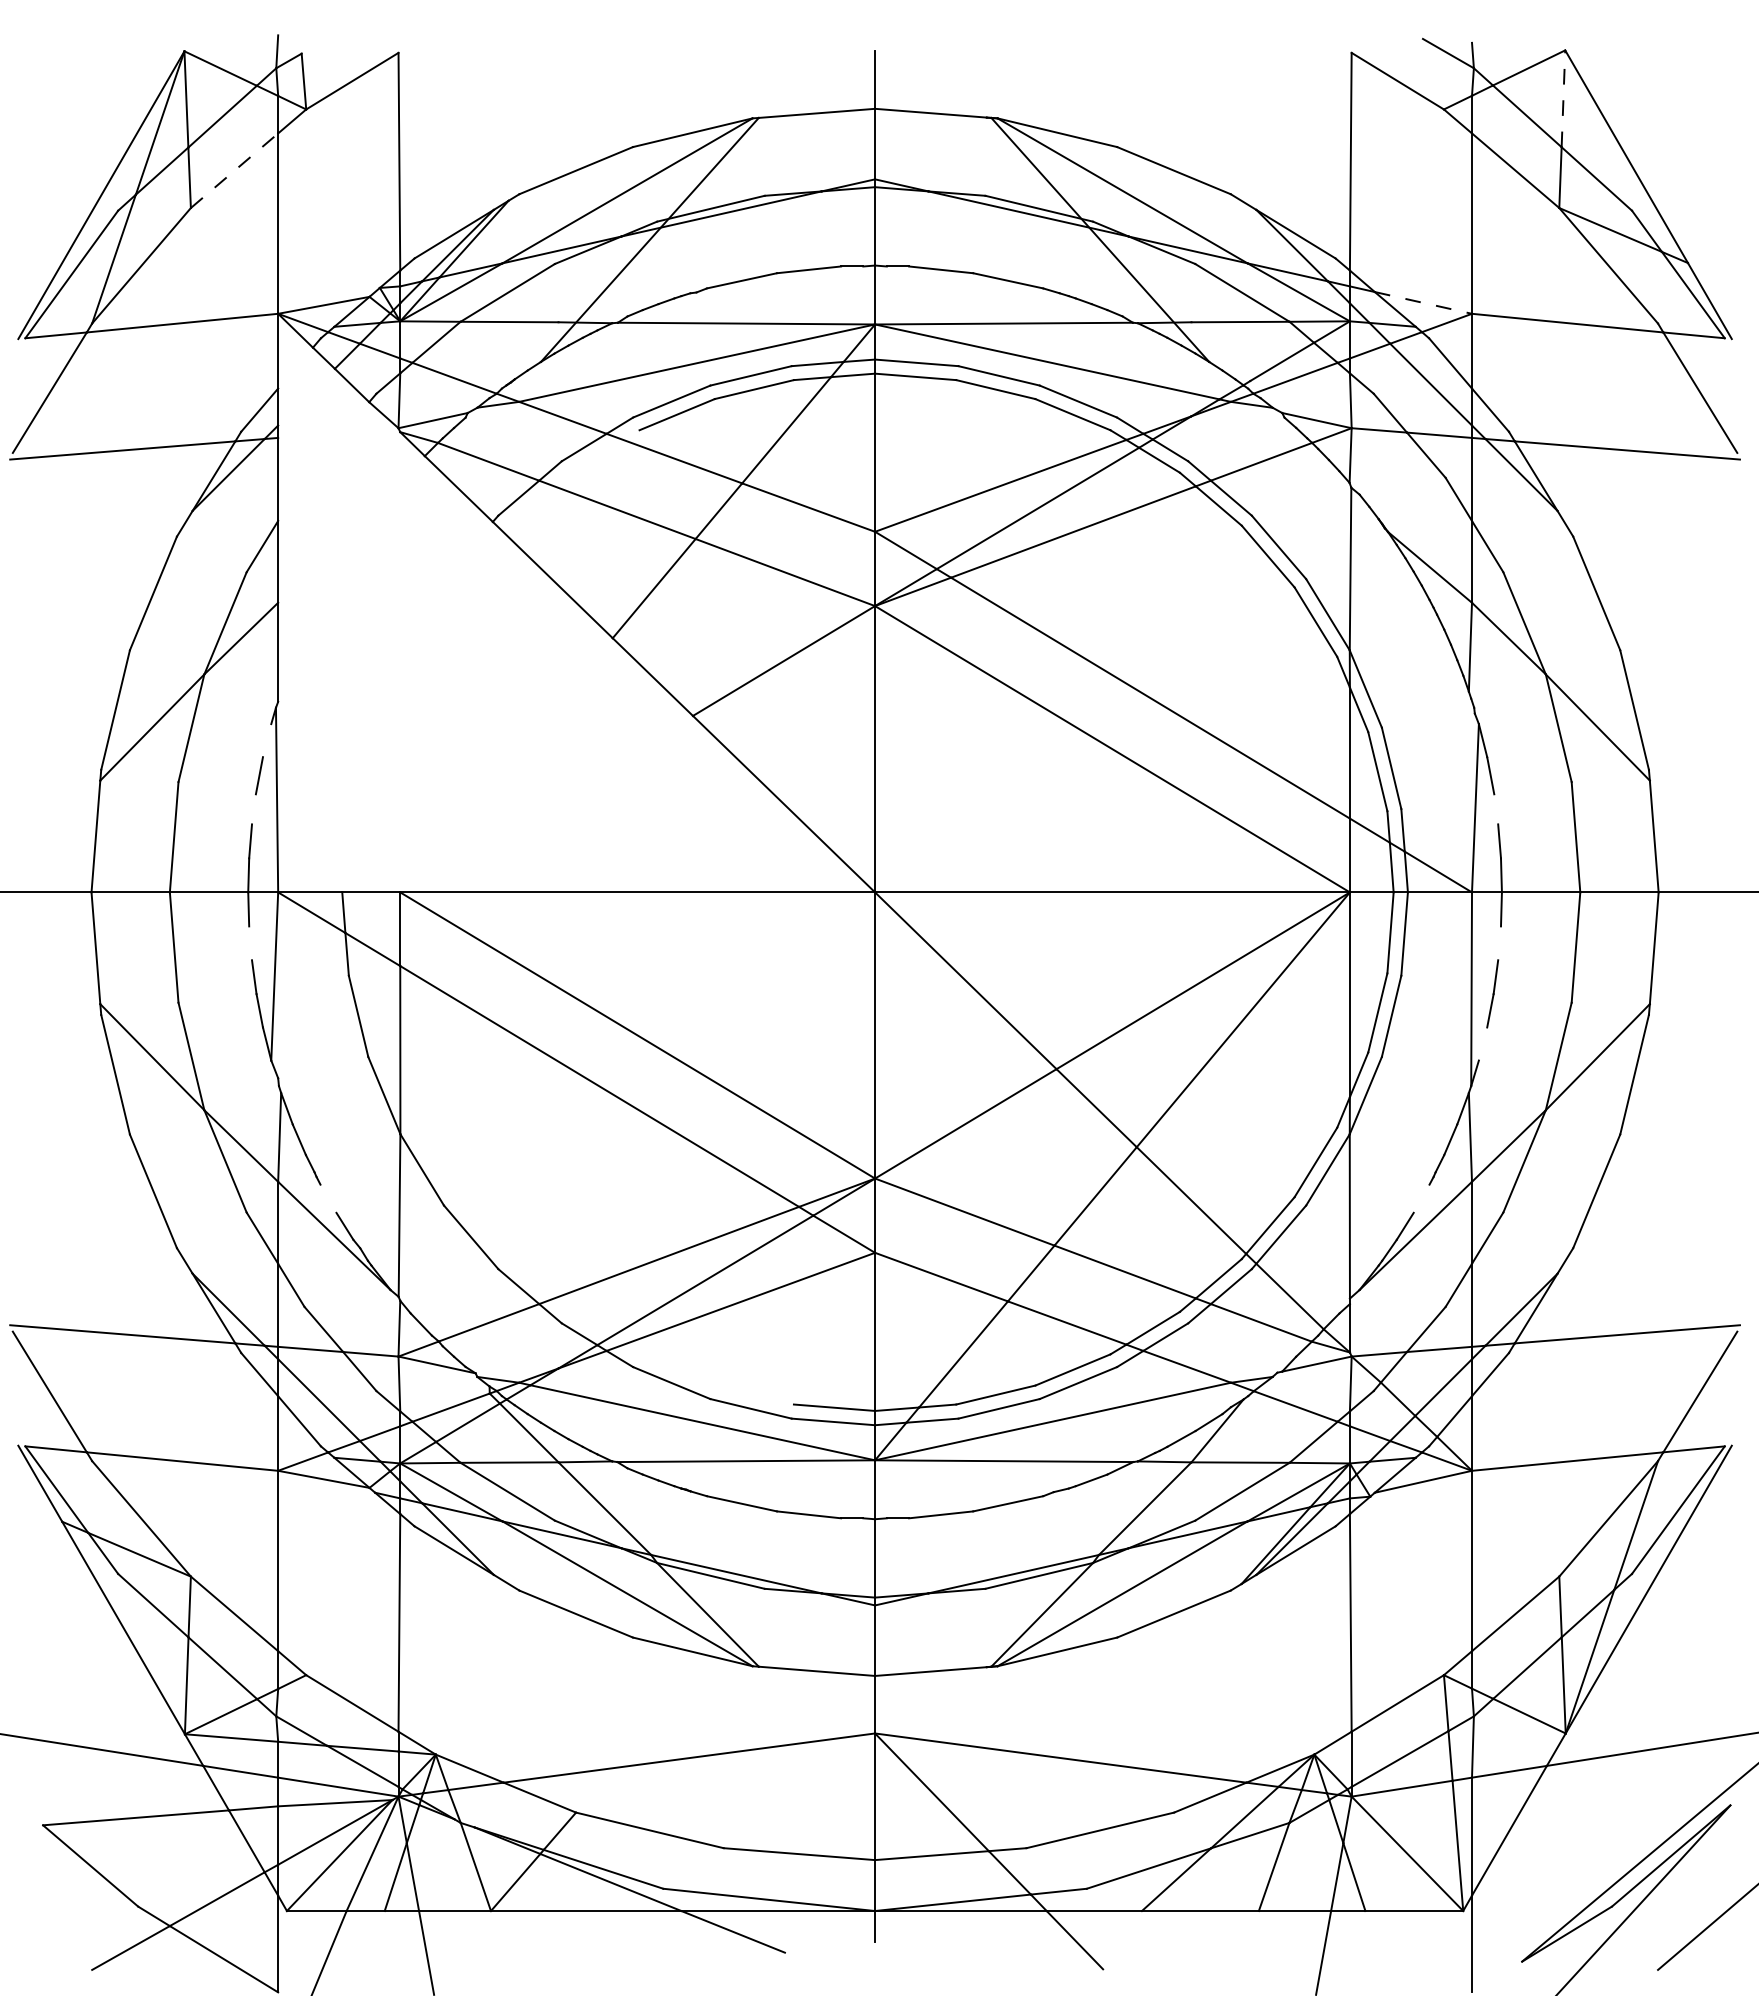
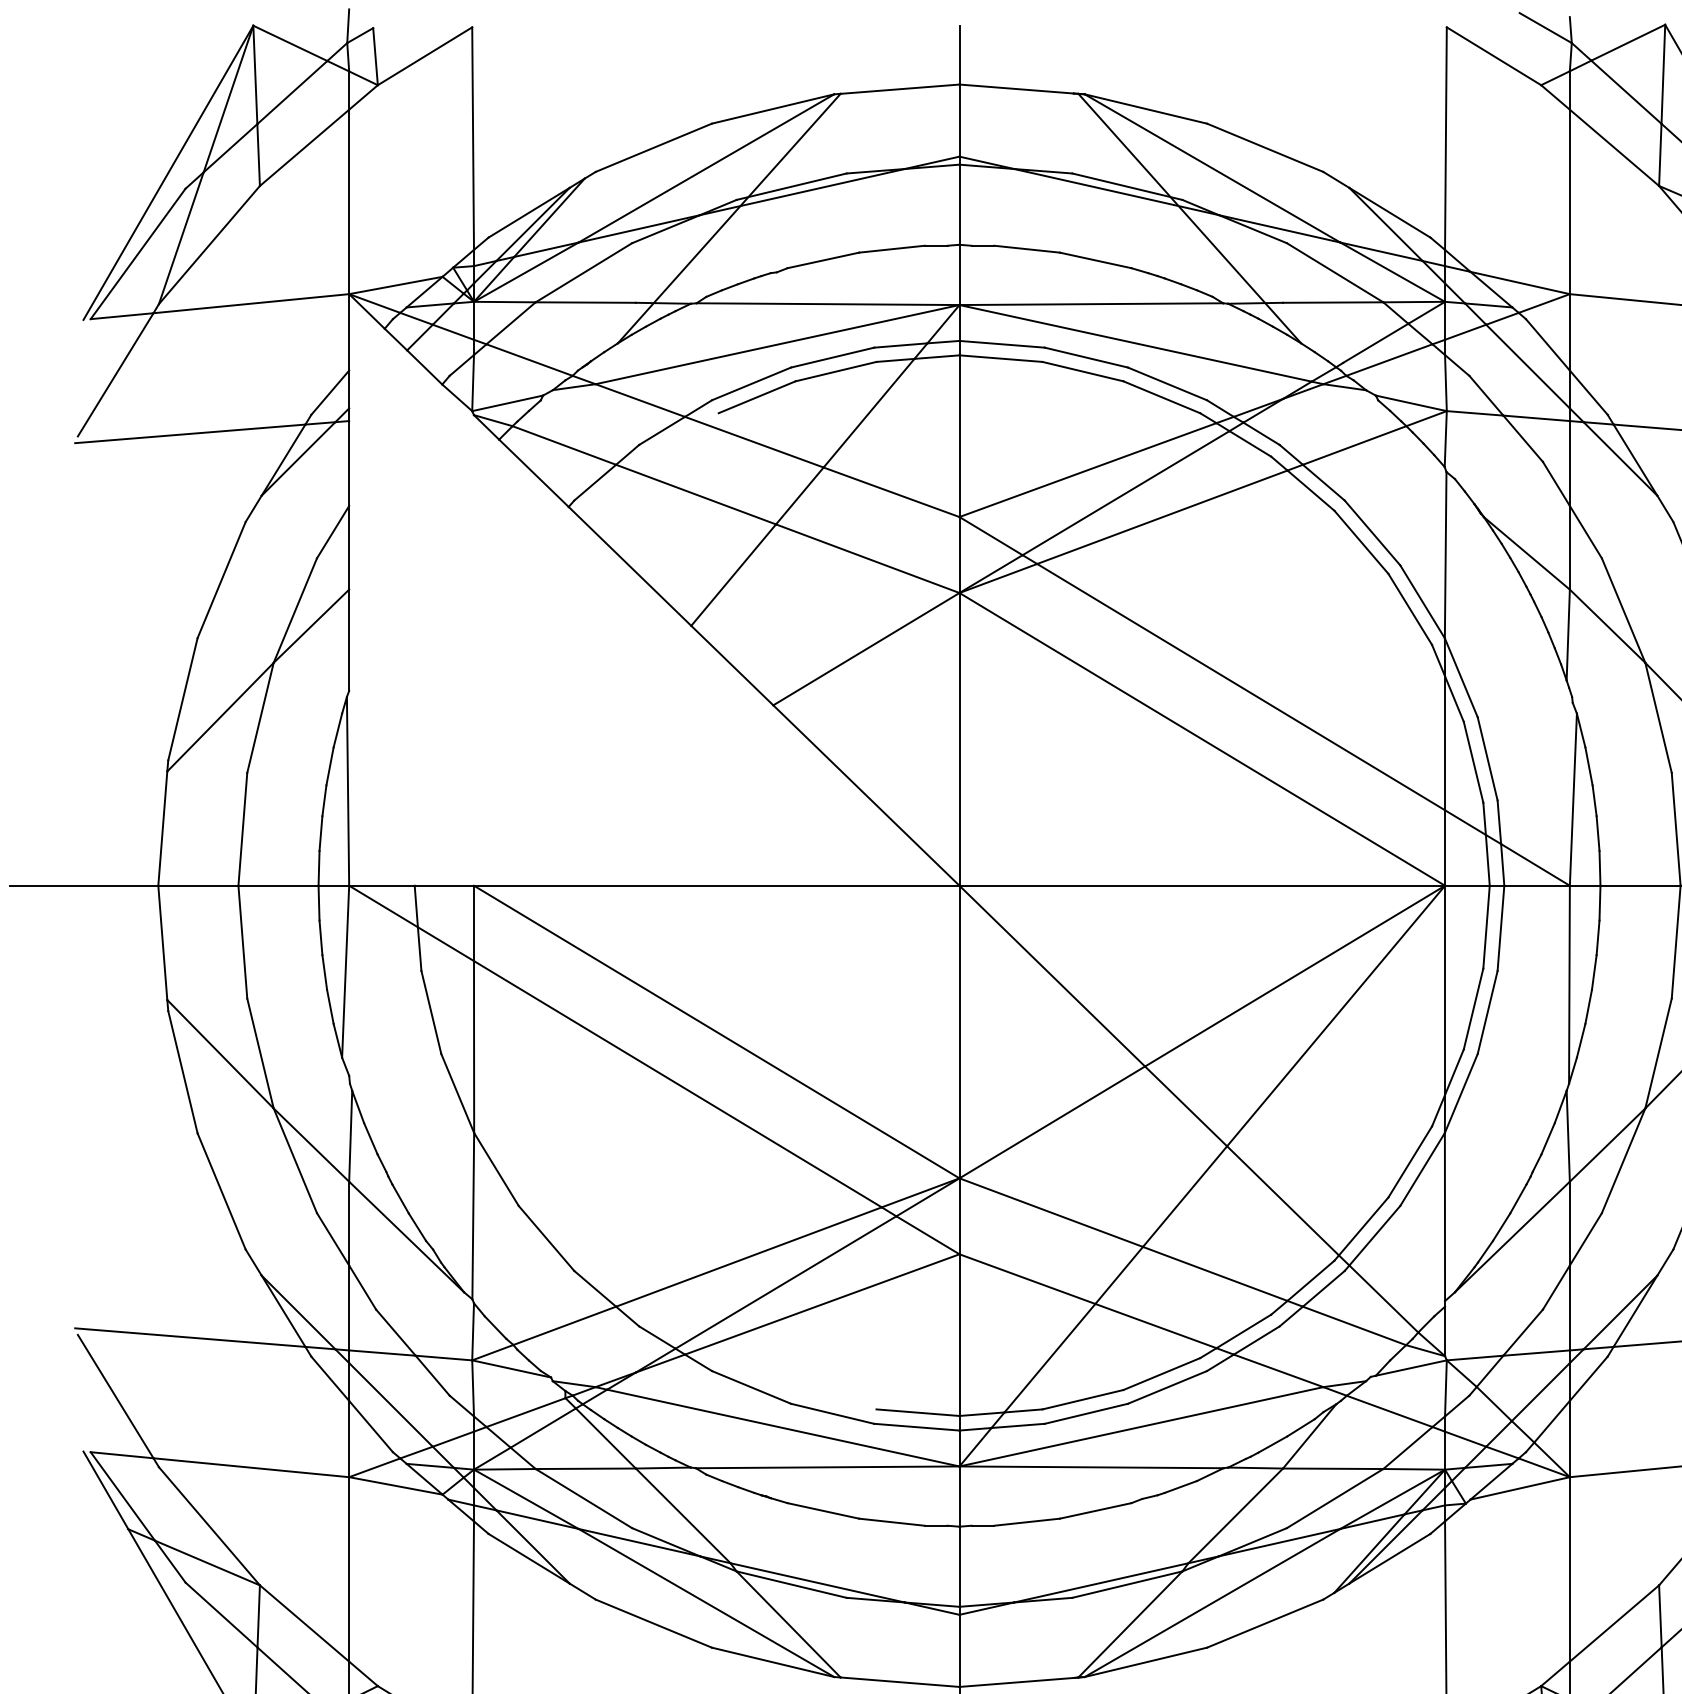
line: (1563, 98) -> (1663, 73), dashed -> solid
line: (234, 170) -> (304, 147), dashed -> solid
line: (1423, 302) -> (1520, 282), dashed -> solid
line: (266, 740) -> (337, 730), added
line: (253, 809) -> (323, 800), added
line: (1496, 809) -> (1594, 800), added
line: (250, 943) -> (320, 938), added
line: (1499, 943) -> (1597, 938), added
line: (1482, 1043) -> (1580, 1040), added
line: (328, 1198) -> (400, 1198), added
line: (1421, 1198) -> (1518, 1198), added

